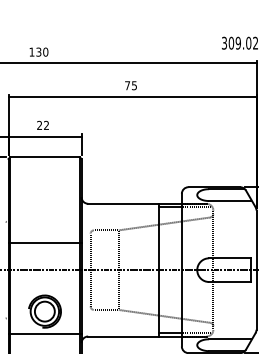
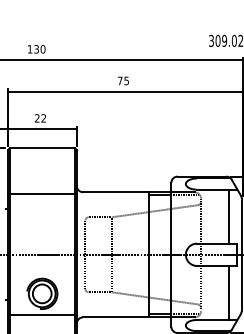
line: (243, 229) -> (229, 216), added
line: (45, 243) -> (42, 194), moved
line: (243, 310) -> (229, 292), added

